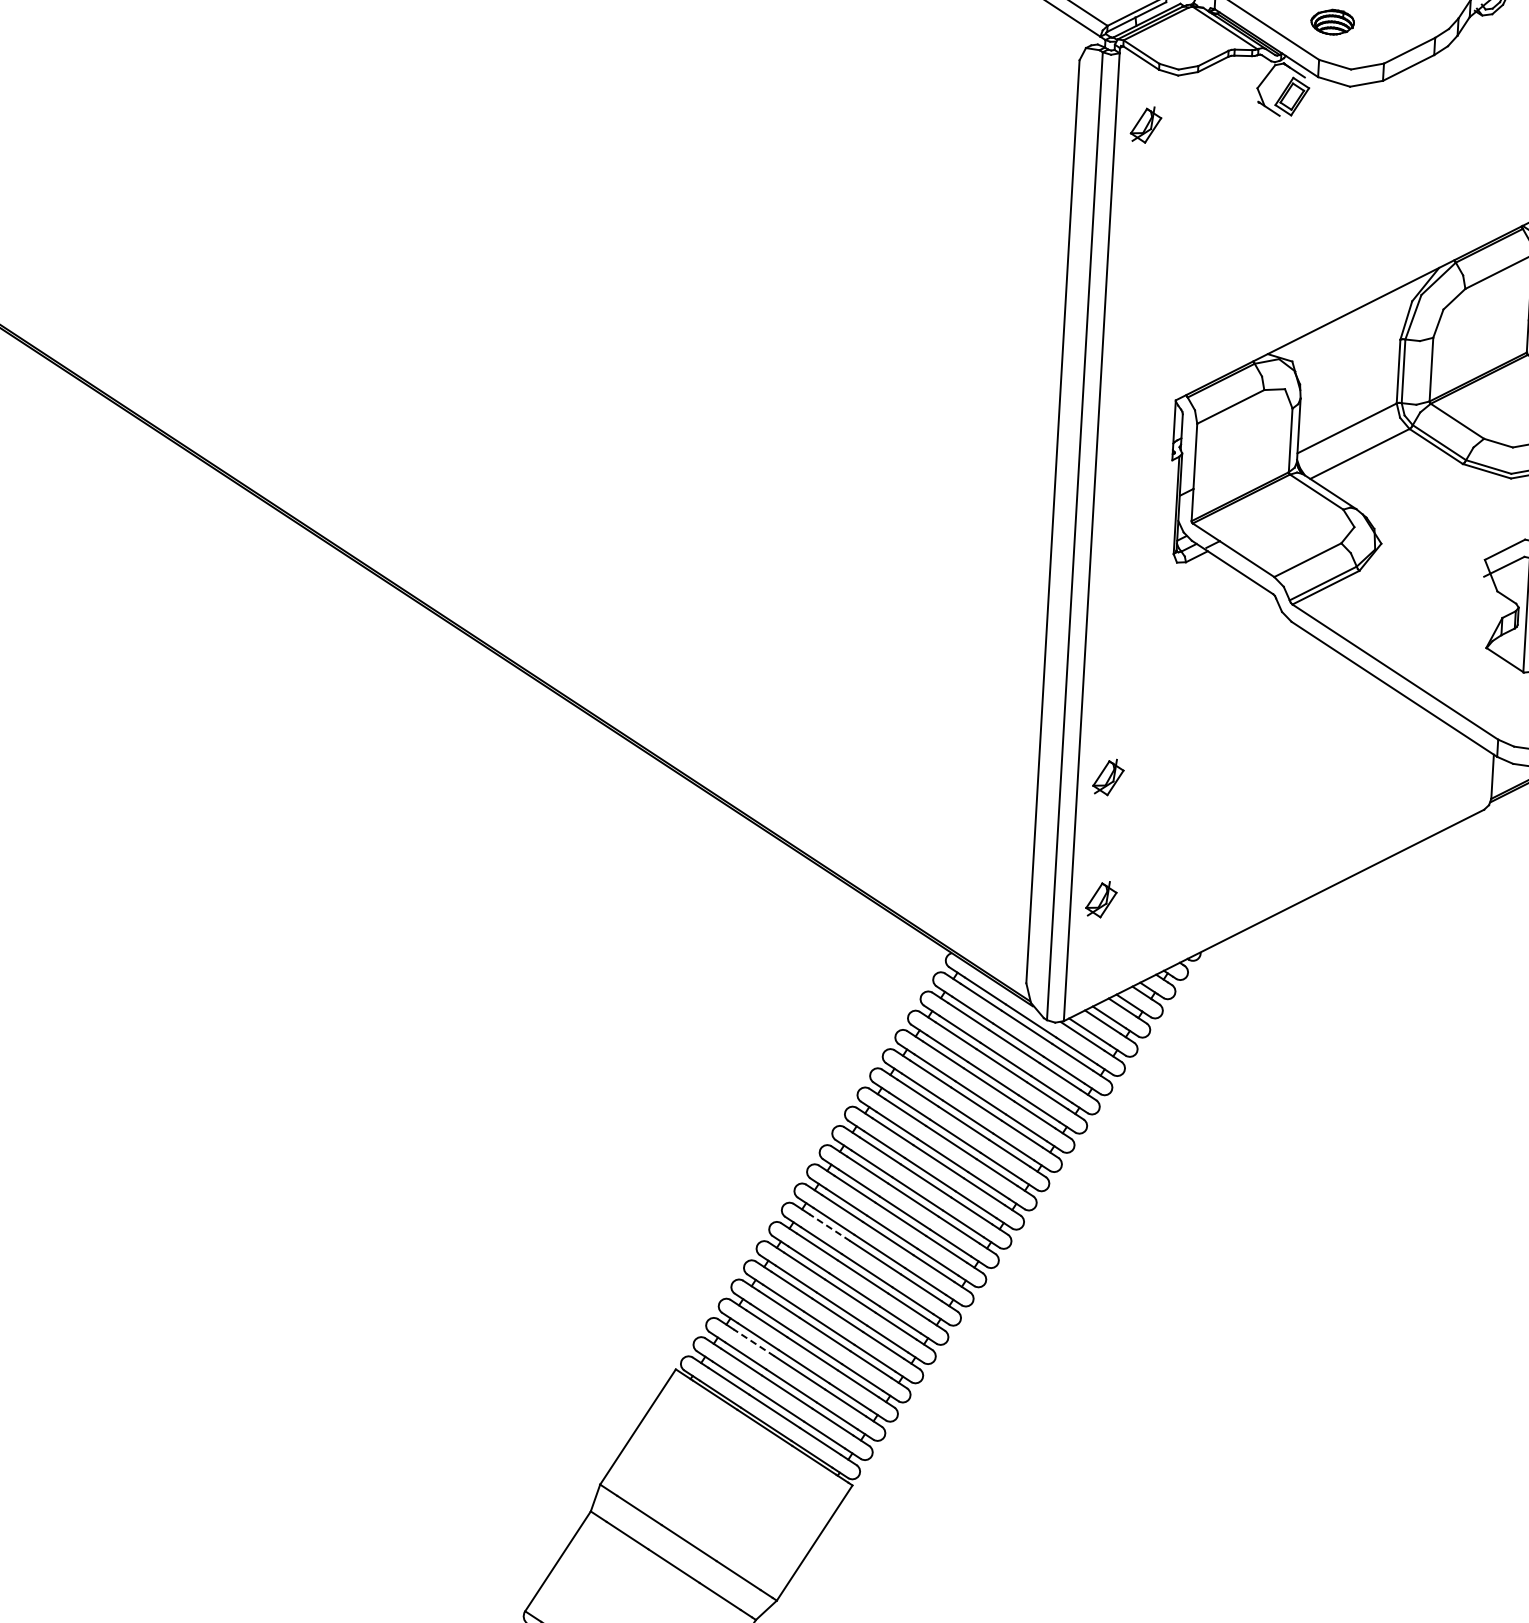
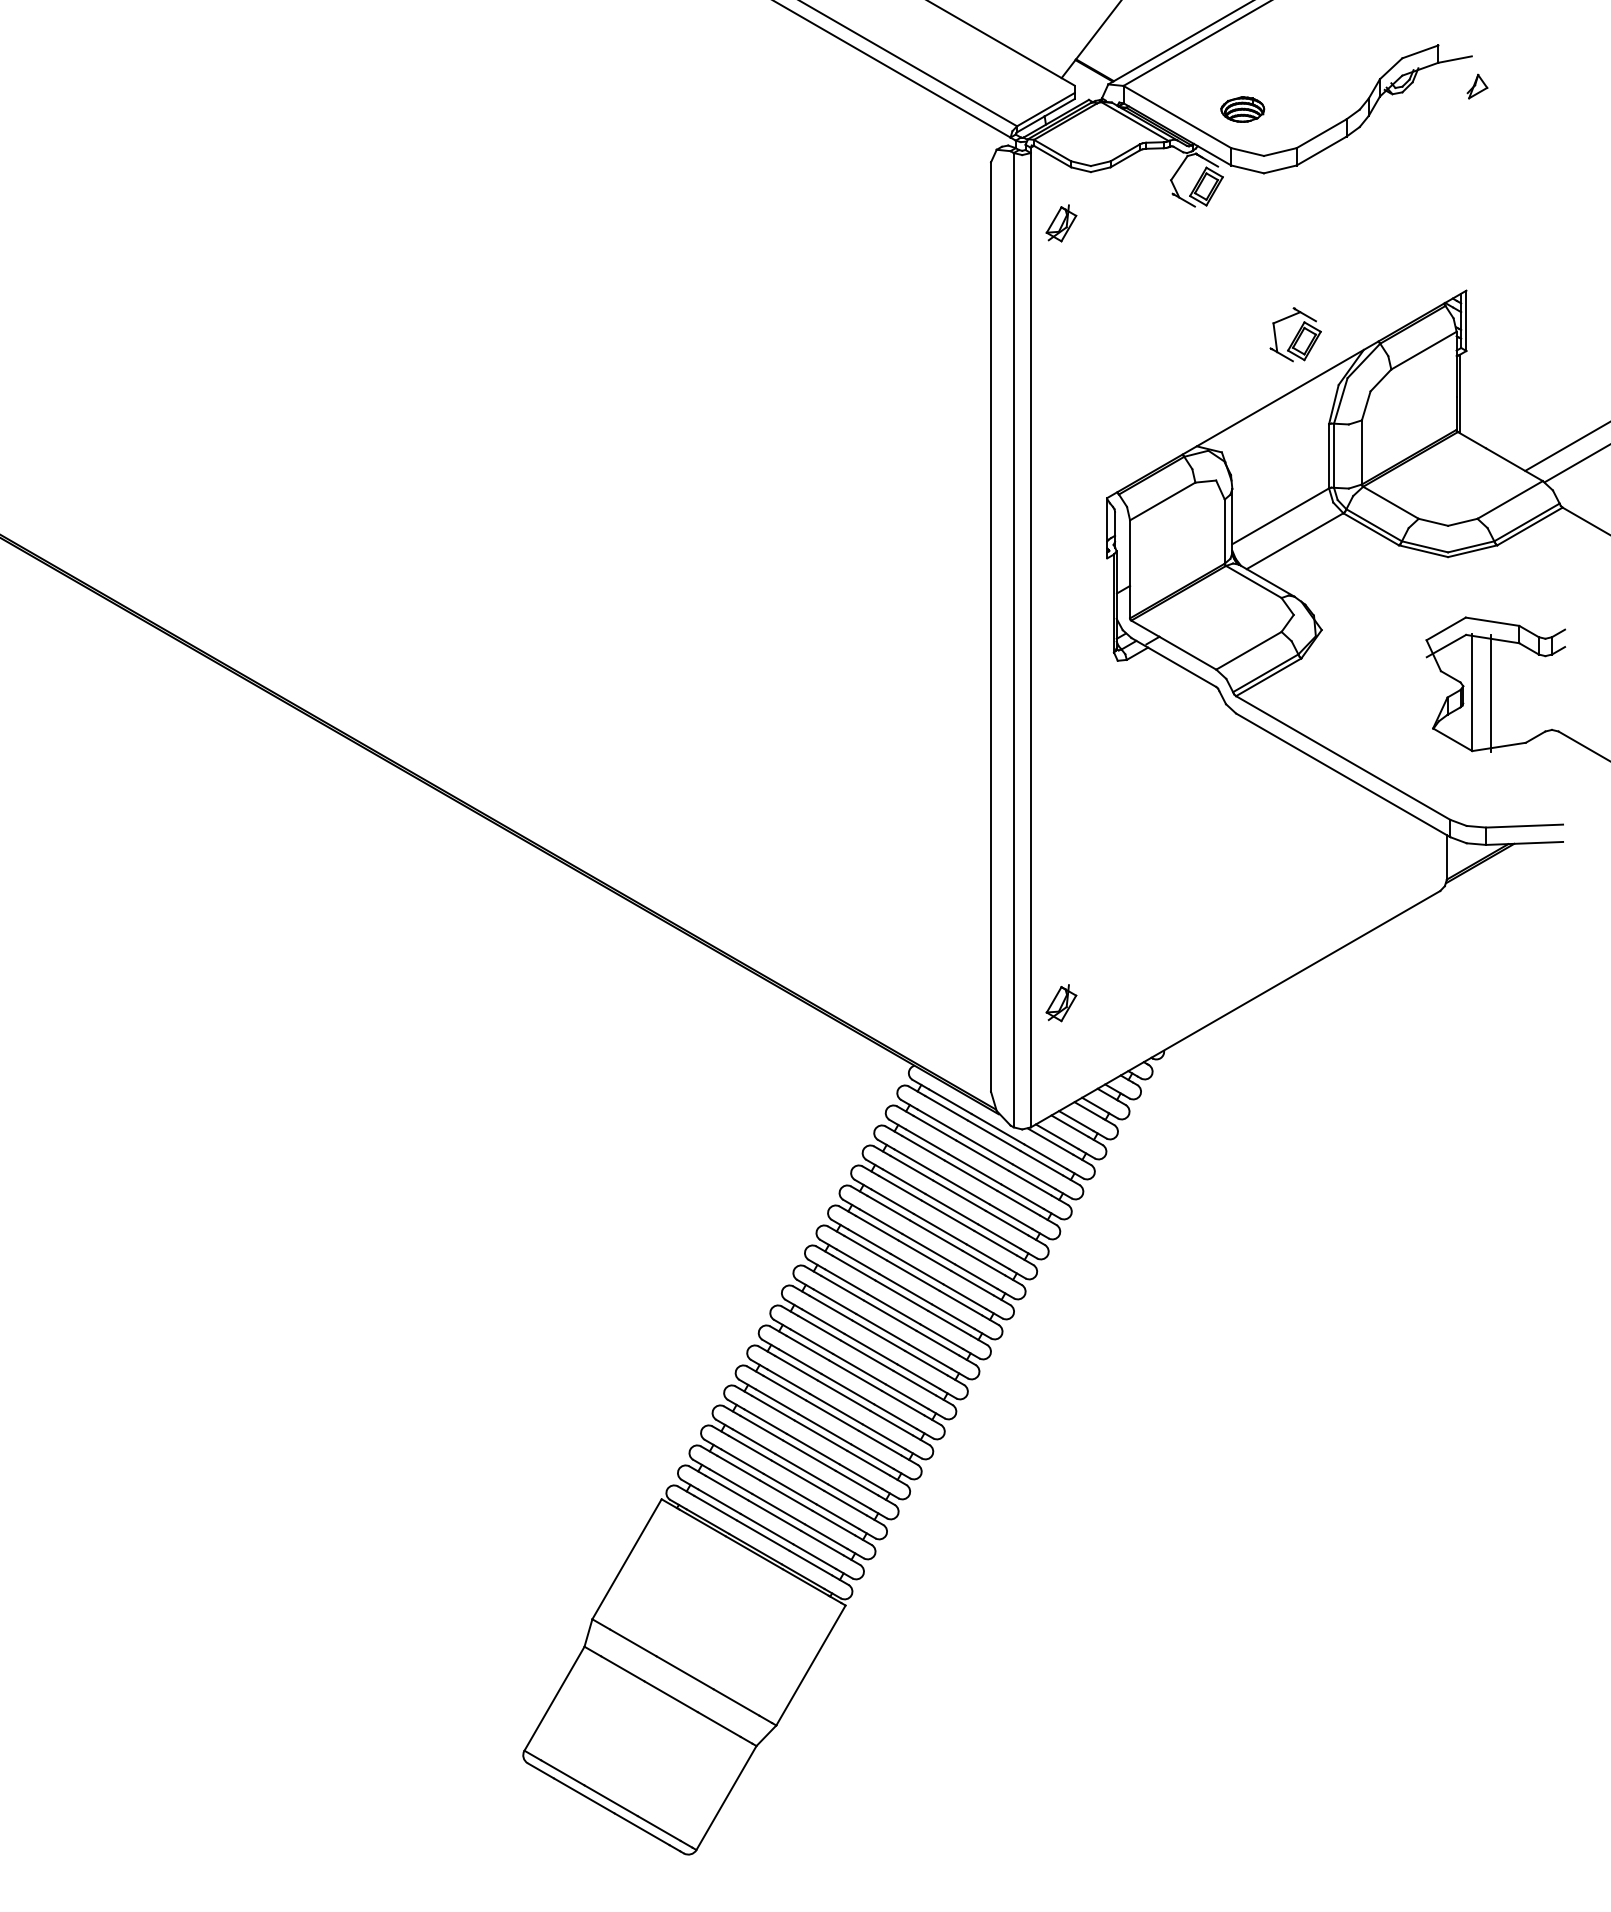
part: (1372, 248) -> (1295, 334), added
part: (1108, 777) -> (1061, 880), removed
line: (830, 1228) -> (808, 1348), dashed -> solid
line: (753, 1343) -> (738, 1468), dashed -> solid

